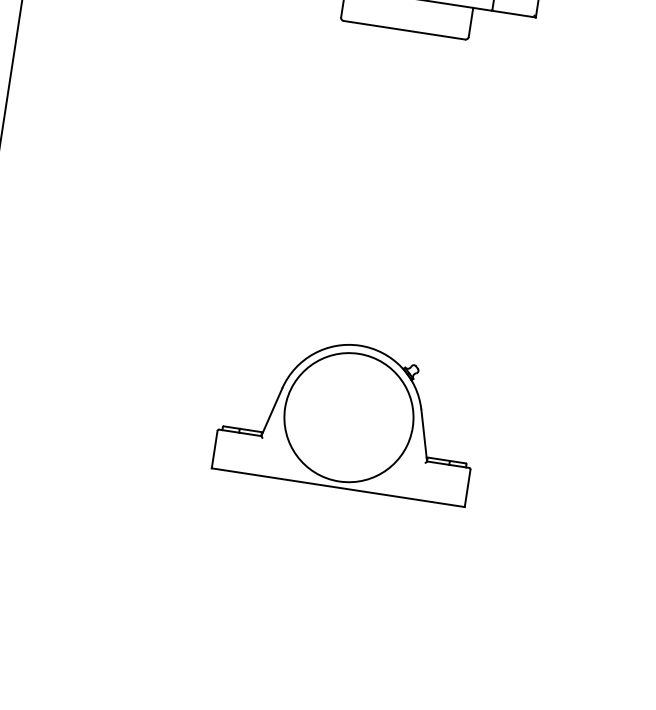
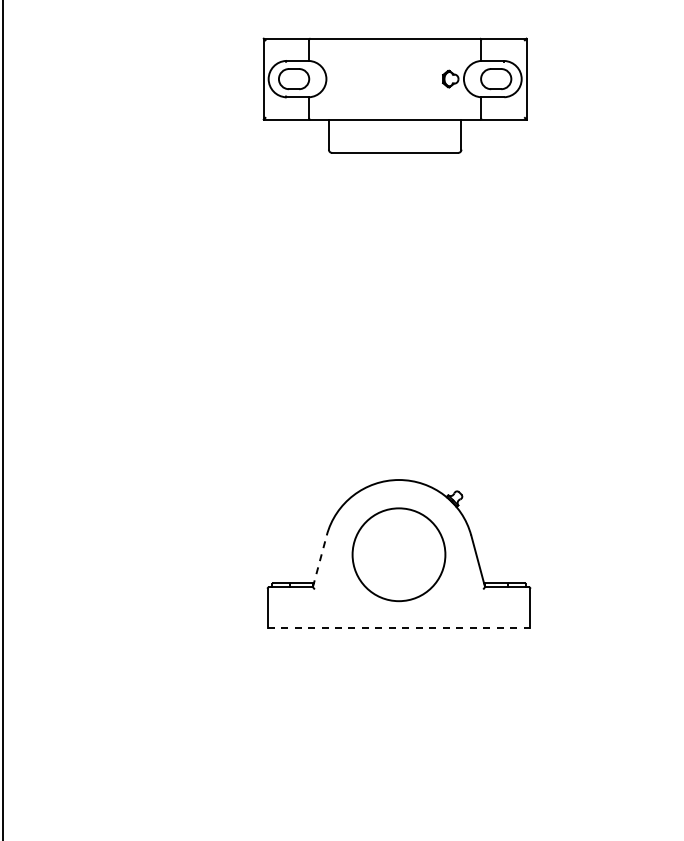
line: (271, 412) -> (319, 561), solid -> dashed
circle: (348, 417) -> (398, 554), size x0.7
line: (338, 487) -> (399, 627), solid -> dashed

